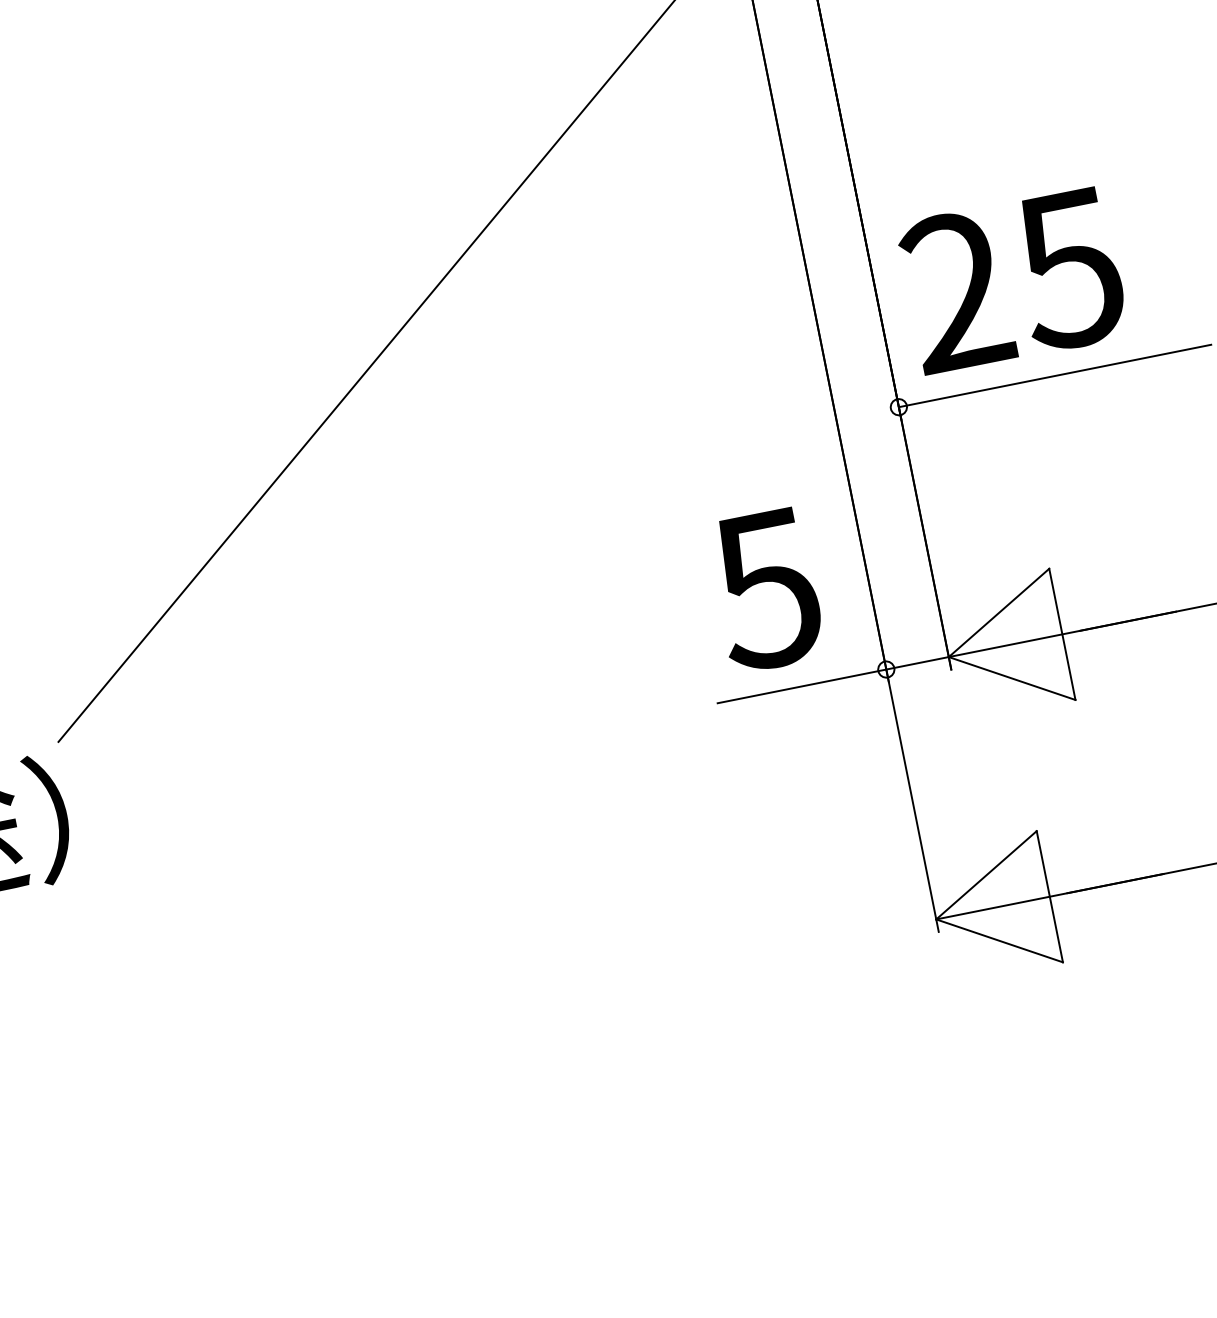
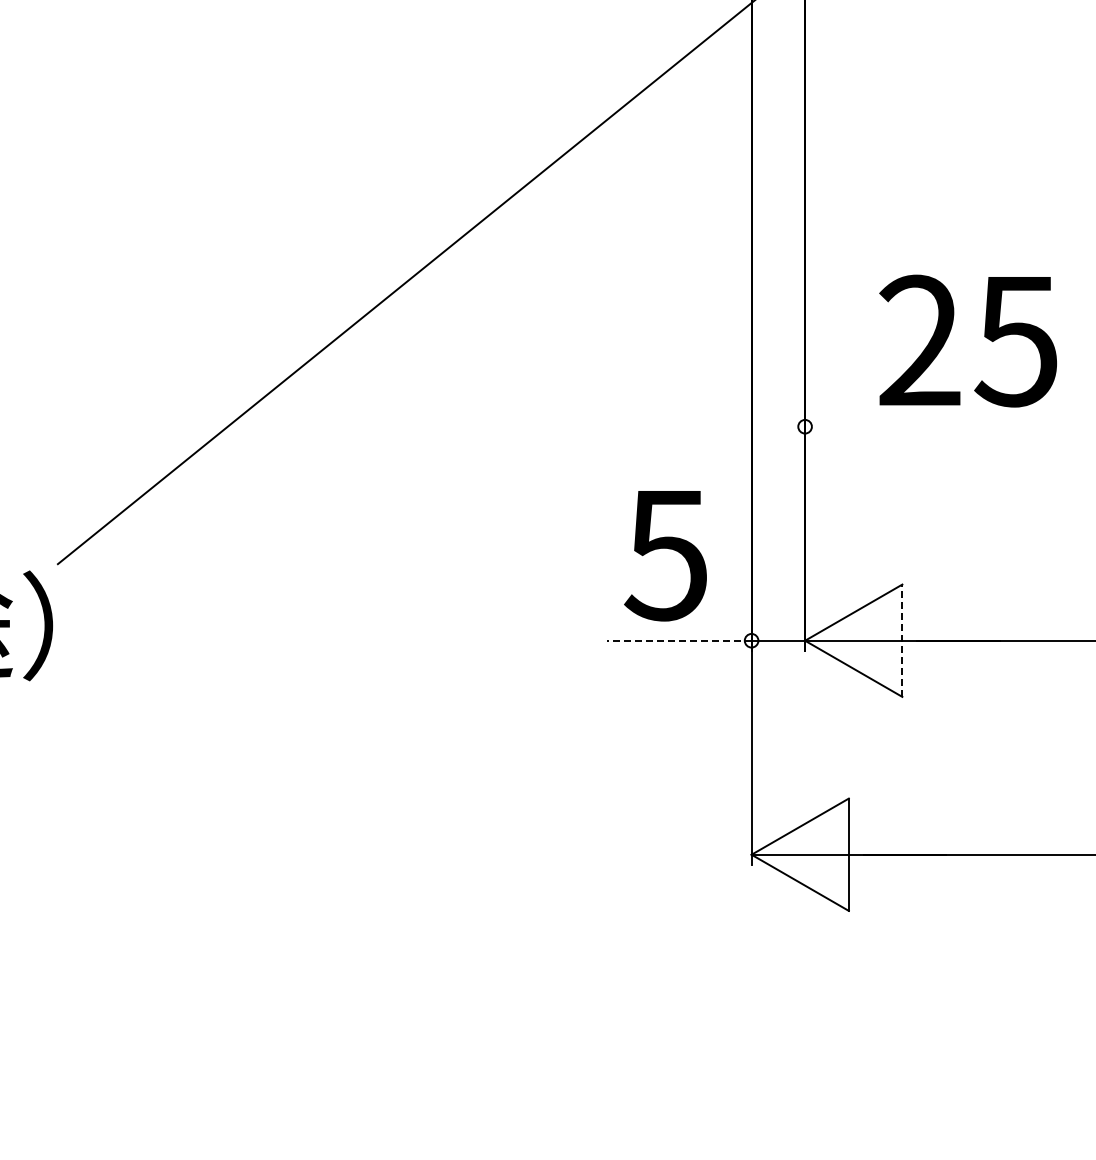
text: (1012, 279) -> (967, 340), moved
line: (1054, 375) -> (938, 426), removed
line: (1062, 634) -> (902, 640), solid -> dashed
line: (800, 686) -> (678, 640), solid -> dashed

